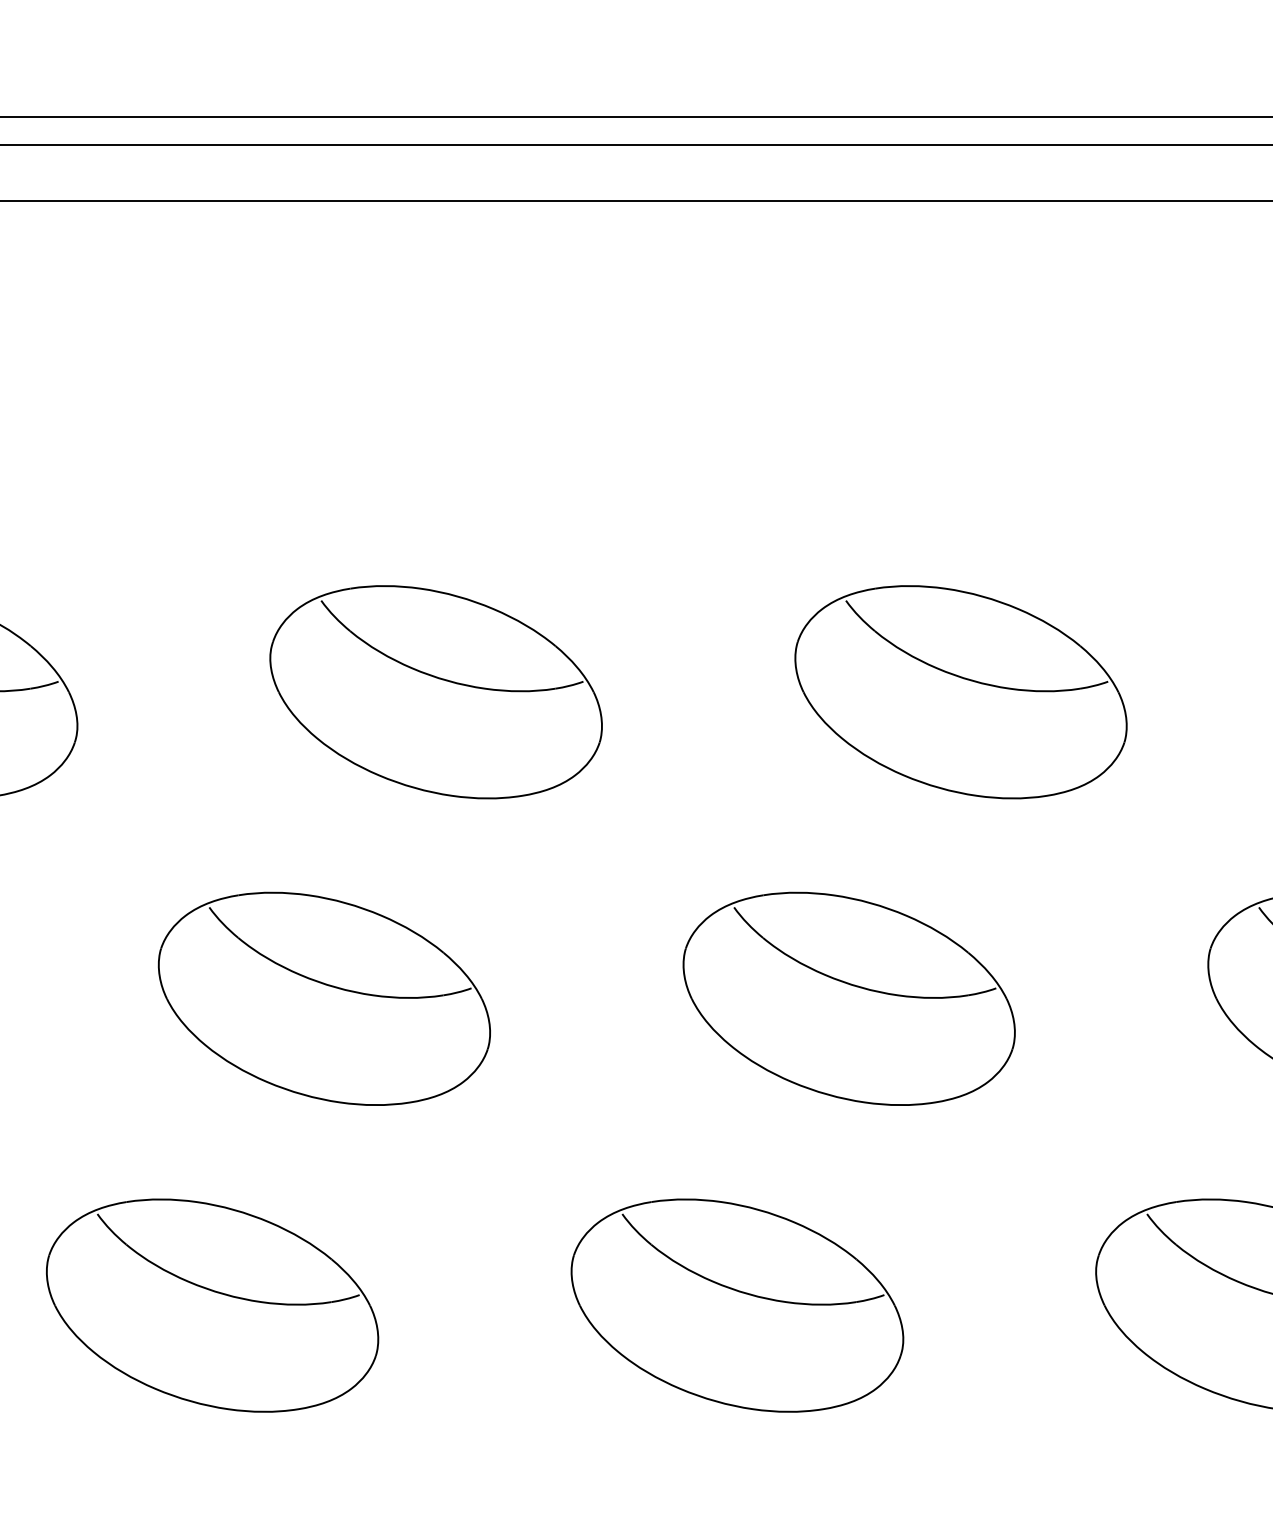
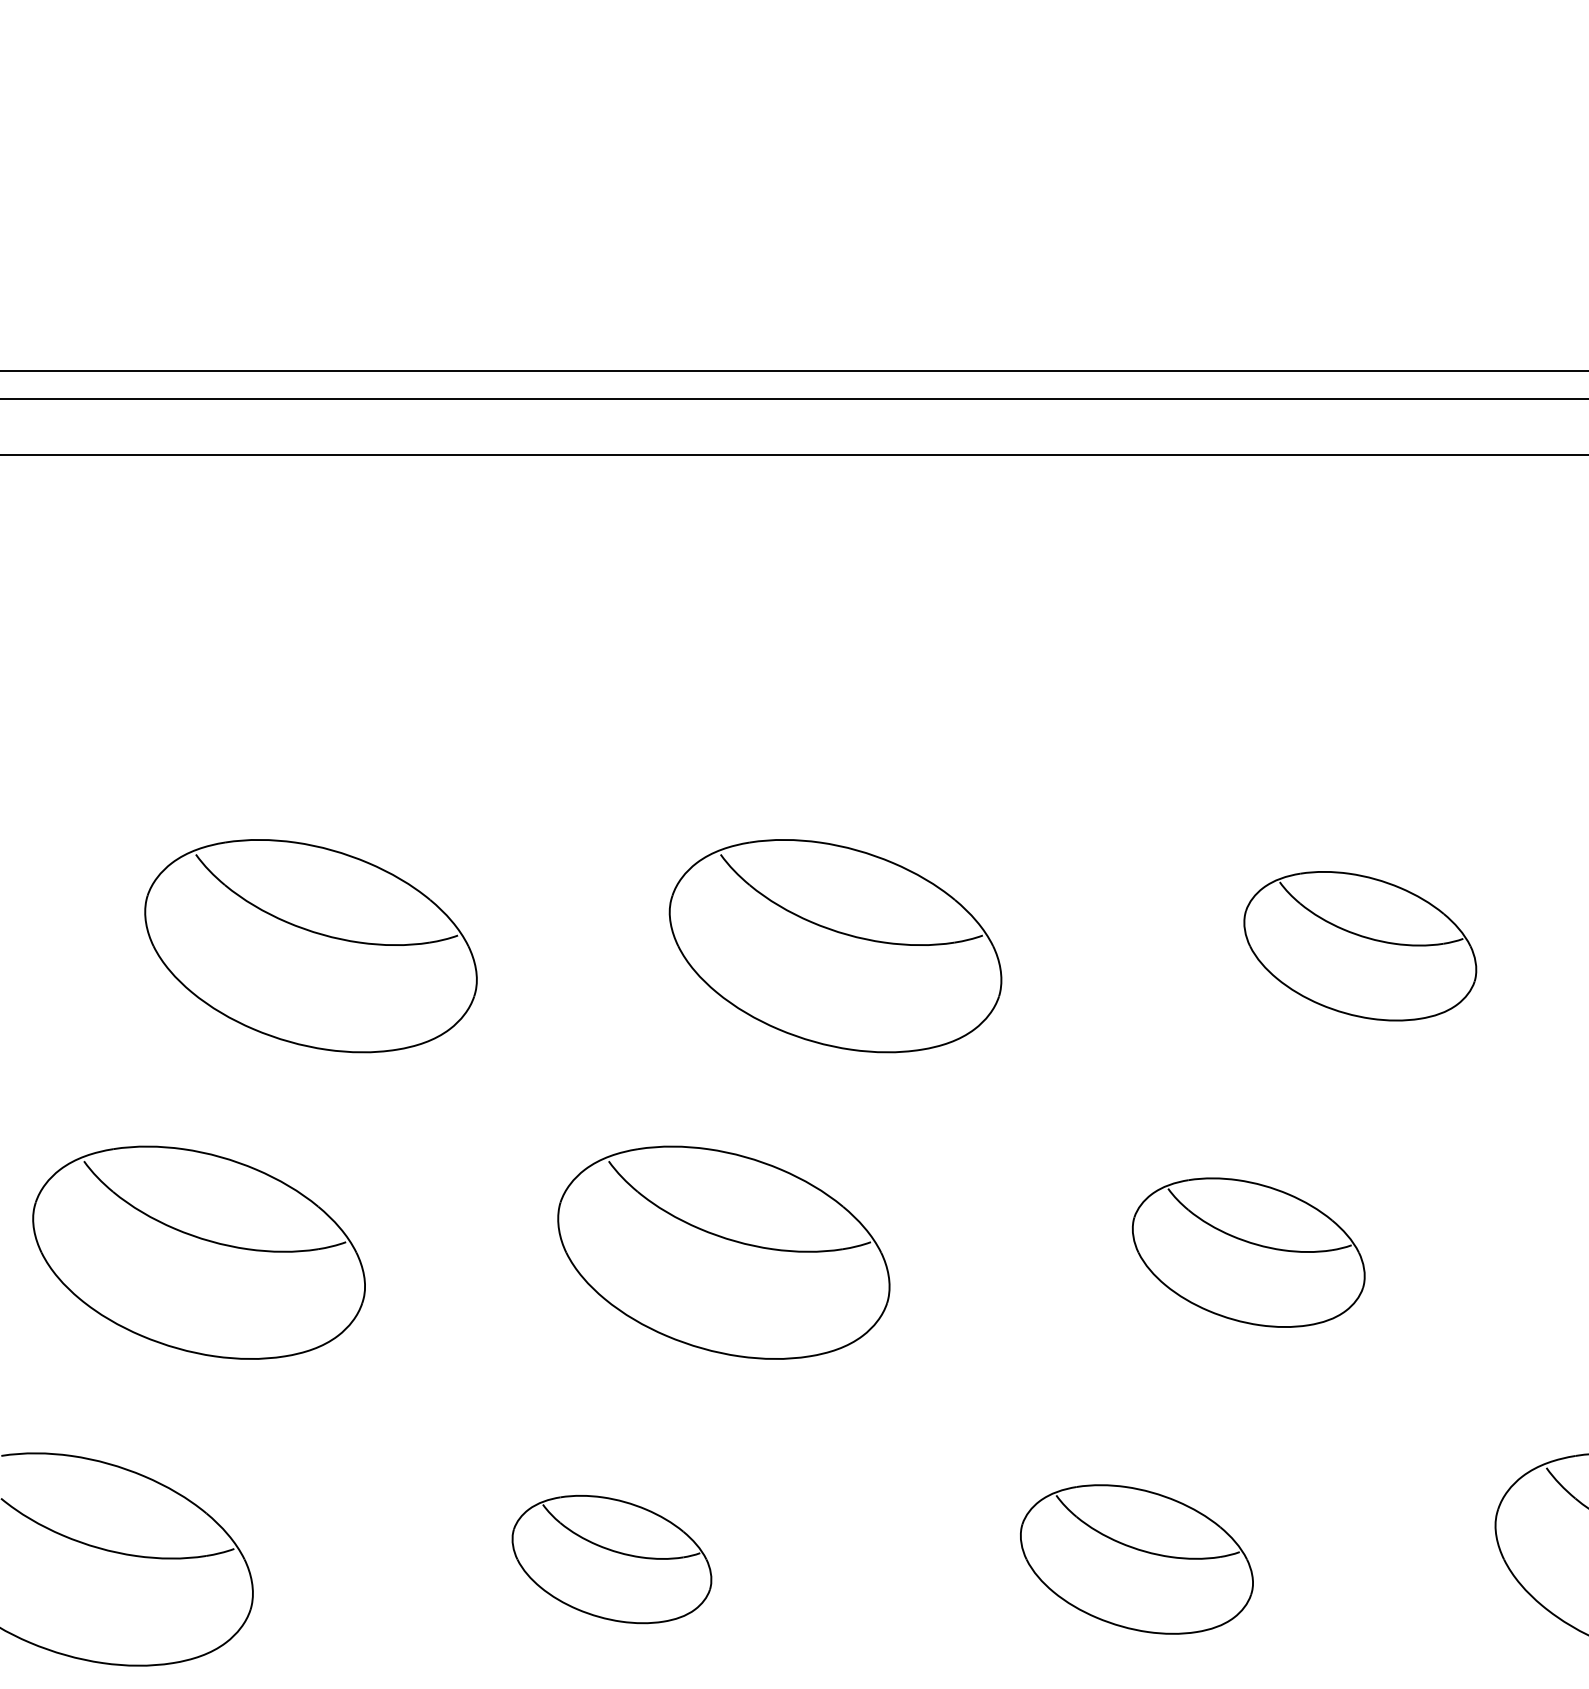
part: (960, 692) -> (1359, 946), size x0.7
part: (849, 998) -> (1248, 1252), size x0.7
part: (212, 1305) -> (611, 1559), size x0.6
part: (737, 1305) -> (1136, 1559), size x0.7

